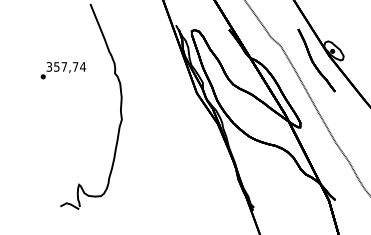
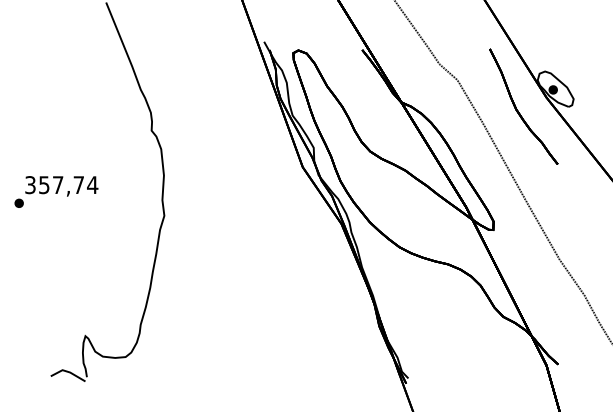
text: (63, 70) -> (56, 191), moved

